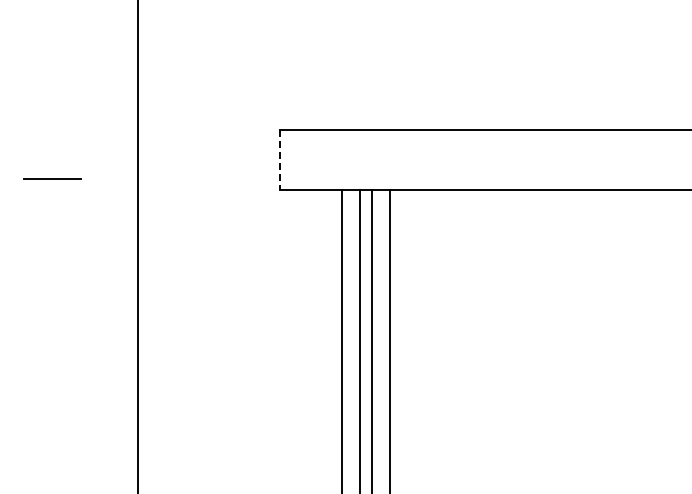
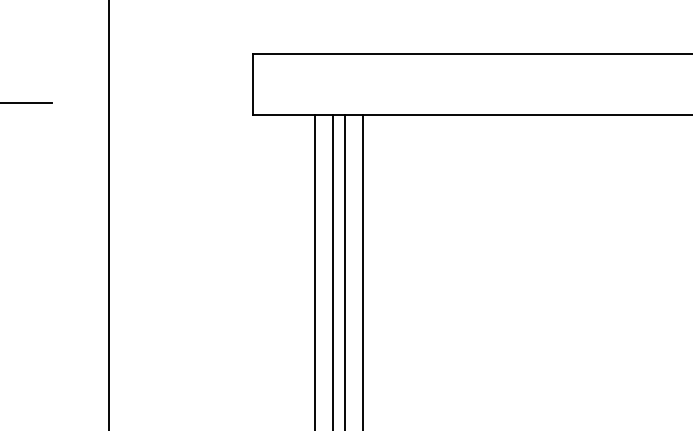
line: (280, 160) -> (253, 85), dashed -> solid

